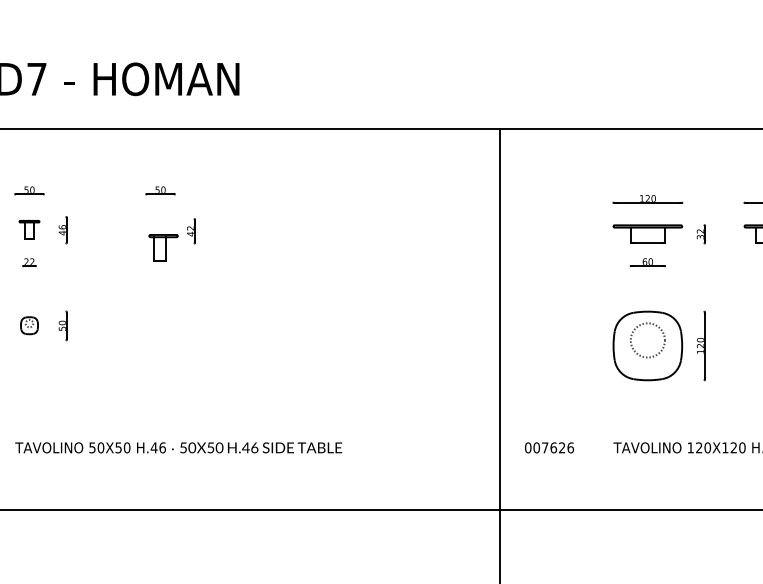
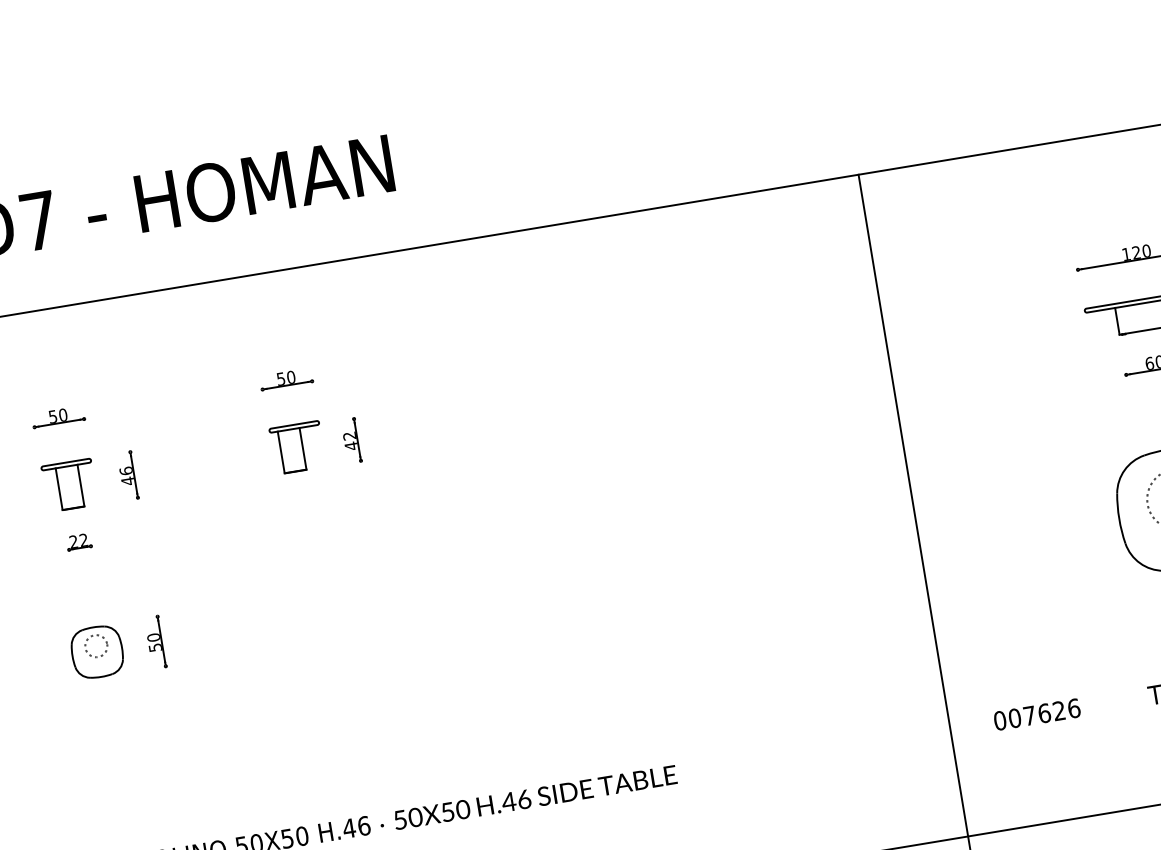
part: (29, 229) -> (69, 484), size x1.43
part: (163, 247) -> (297, 446), moved
part: (29, 325) -> (97, 651), size x1.67

